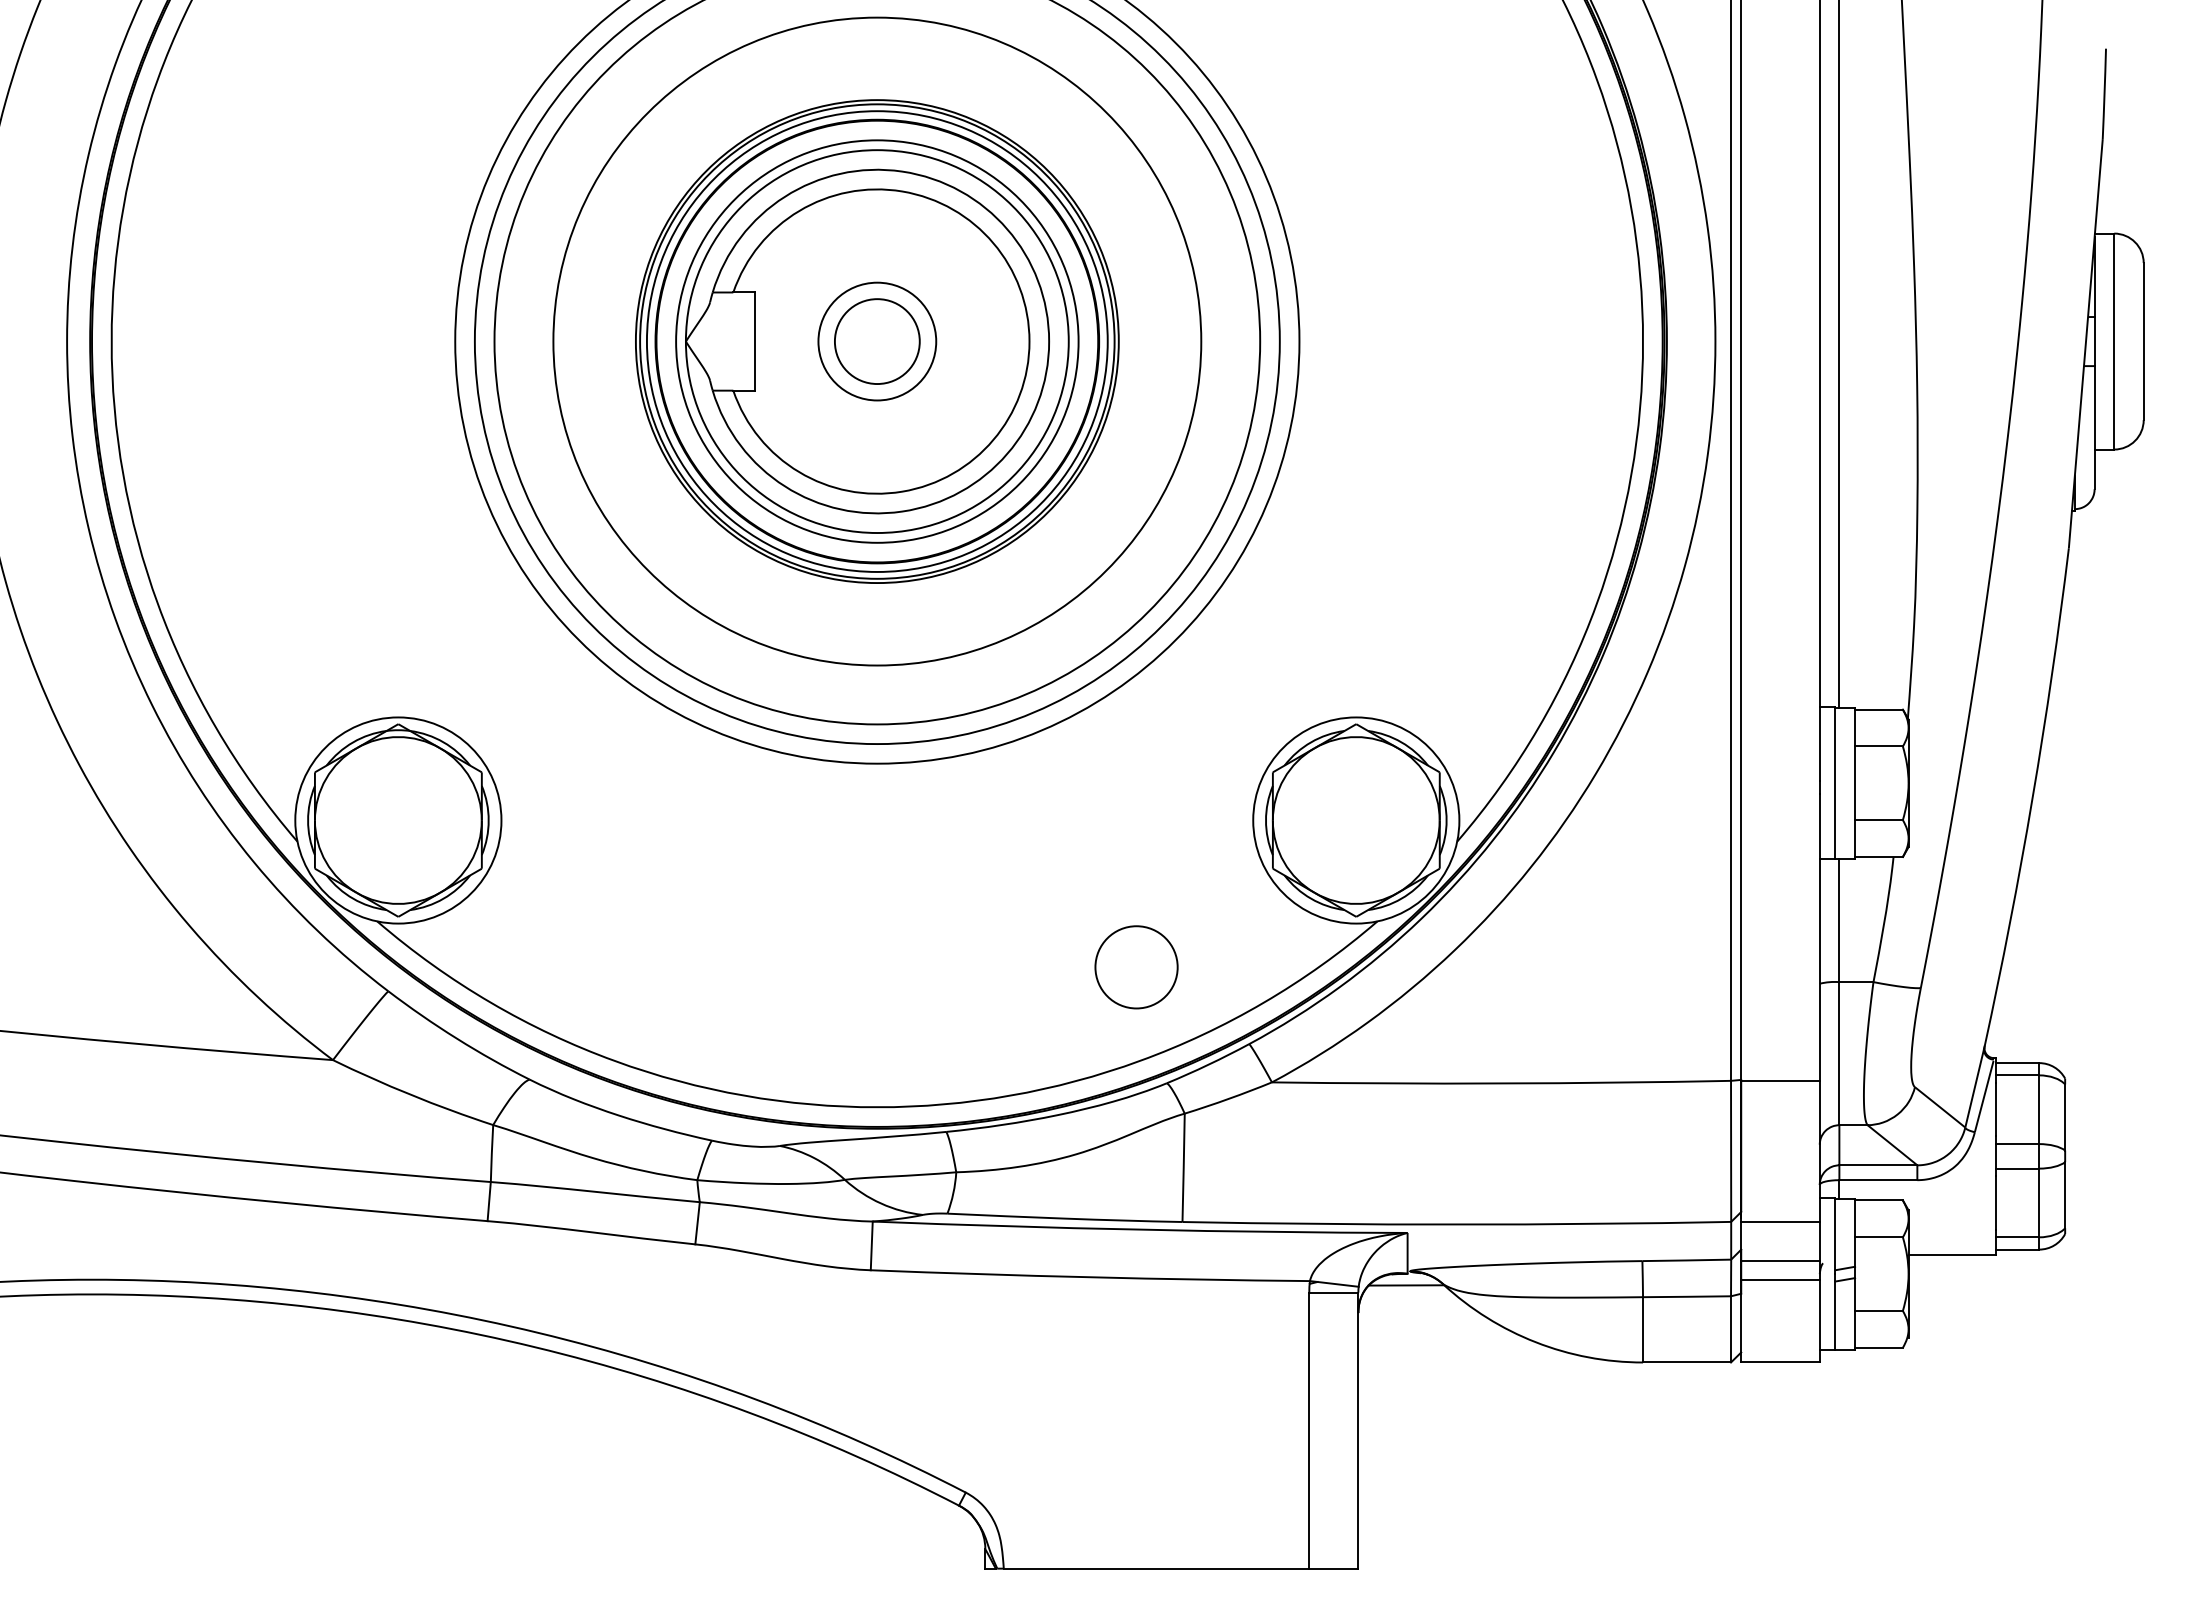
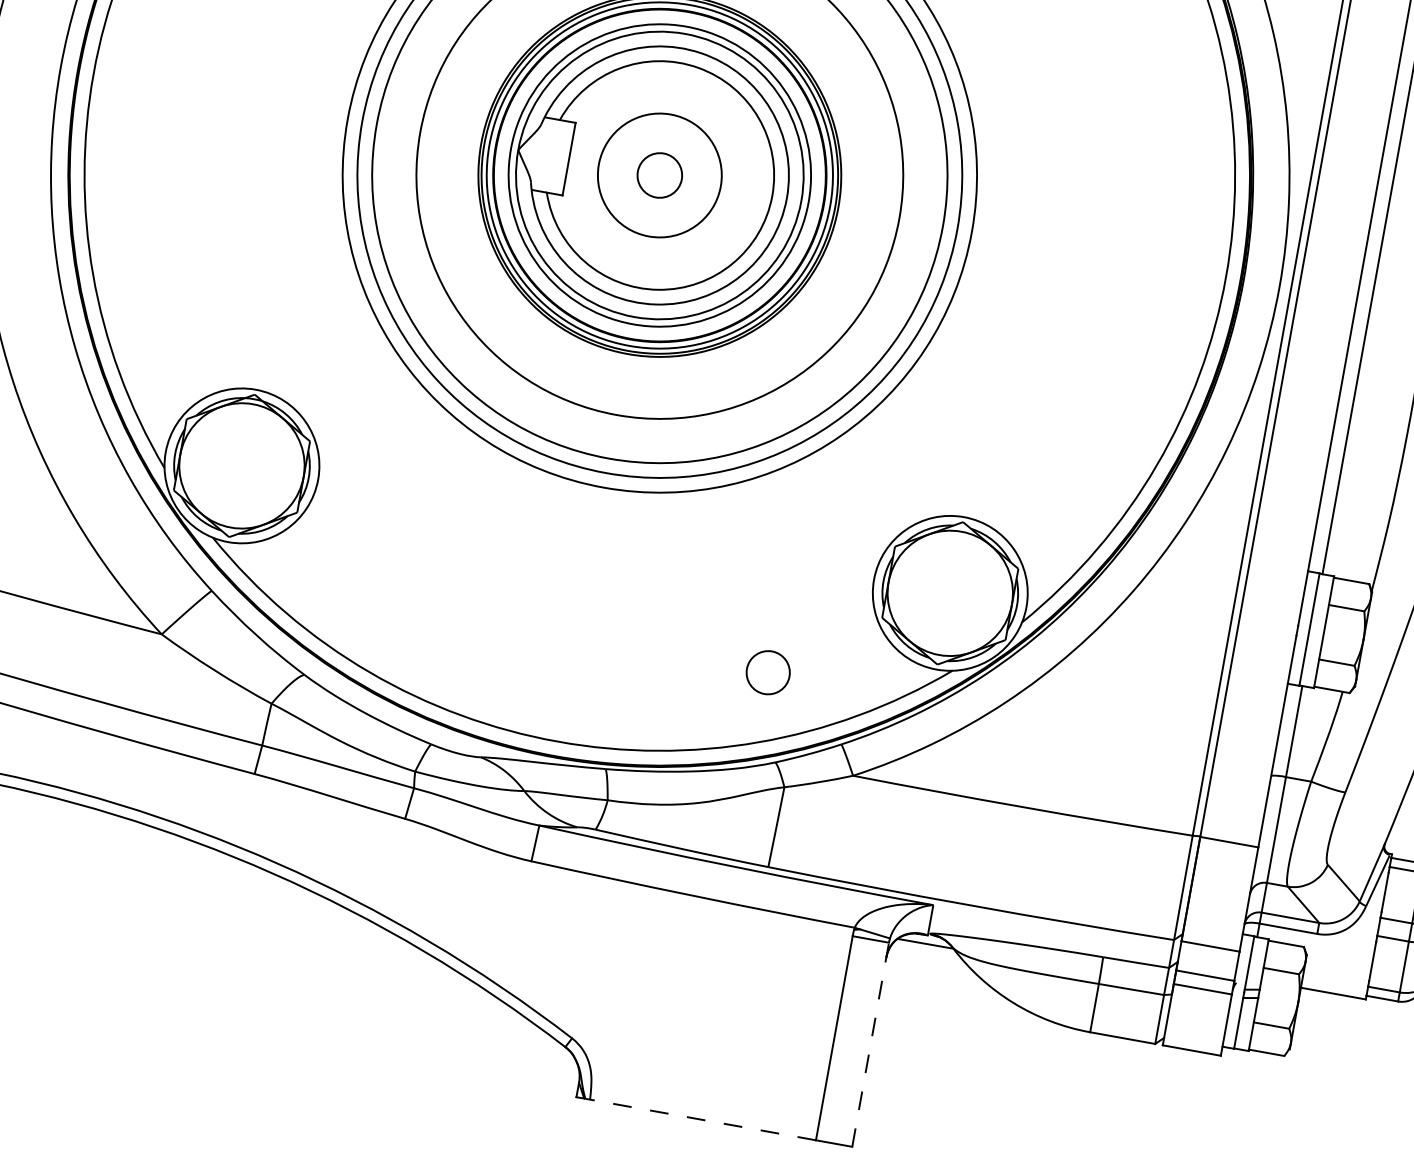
circle: (876, 341) -> (659, 175), size x0.7
circle: (877, 341) -> (659, 175), size x1.4
circle: (1136, 967) -> (768, 672), size x0.7
line: (1358, 1430) -> (870, 1044), solid -> dashed
line: (1156, 1568) -> (703, 1119), solid -> dashed

